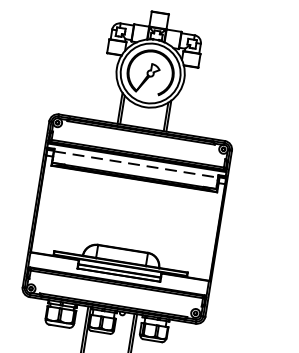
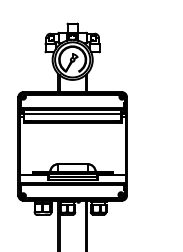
line: (135, 165) -> (72, 114), dashed -> solid

